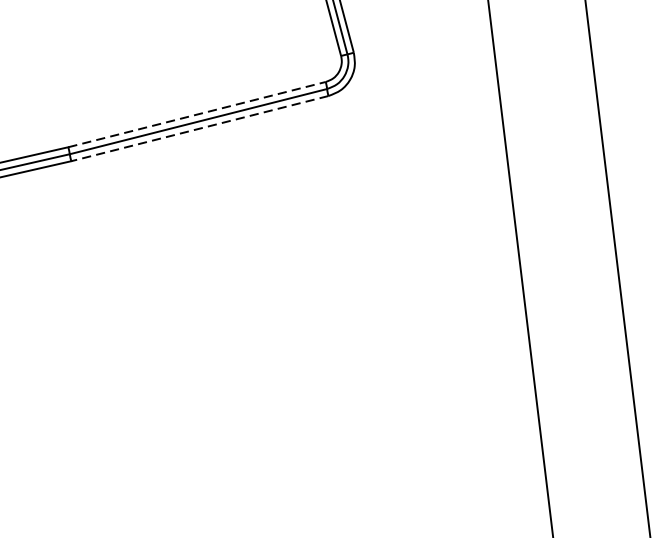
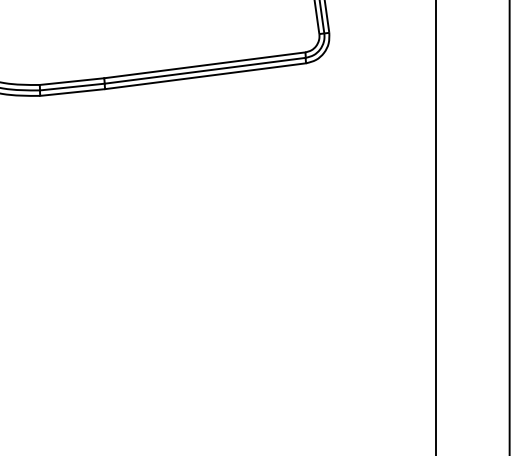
line: (198, 114) -> (205, 65), dashed -> solid
line: (199, 129) -> (205, 76), dashed -> solid

